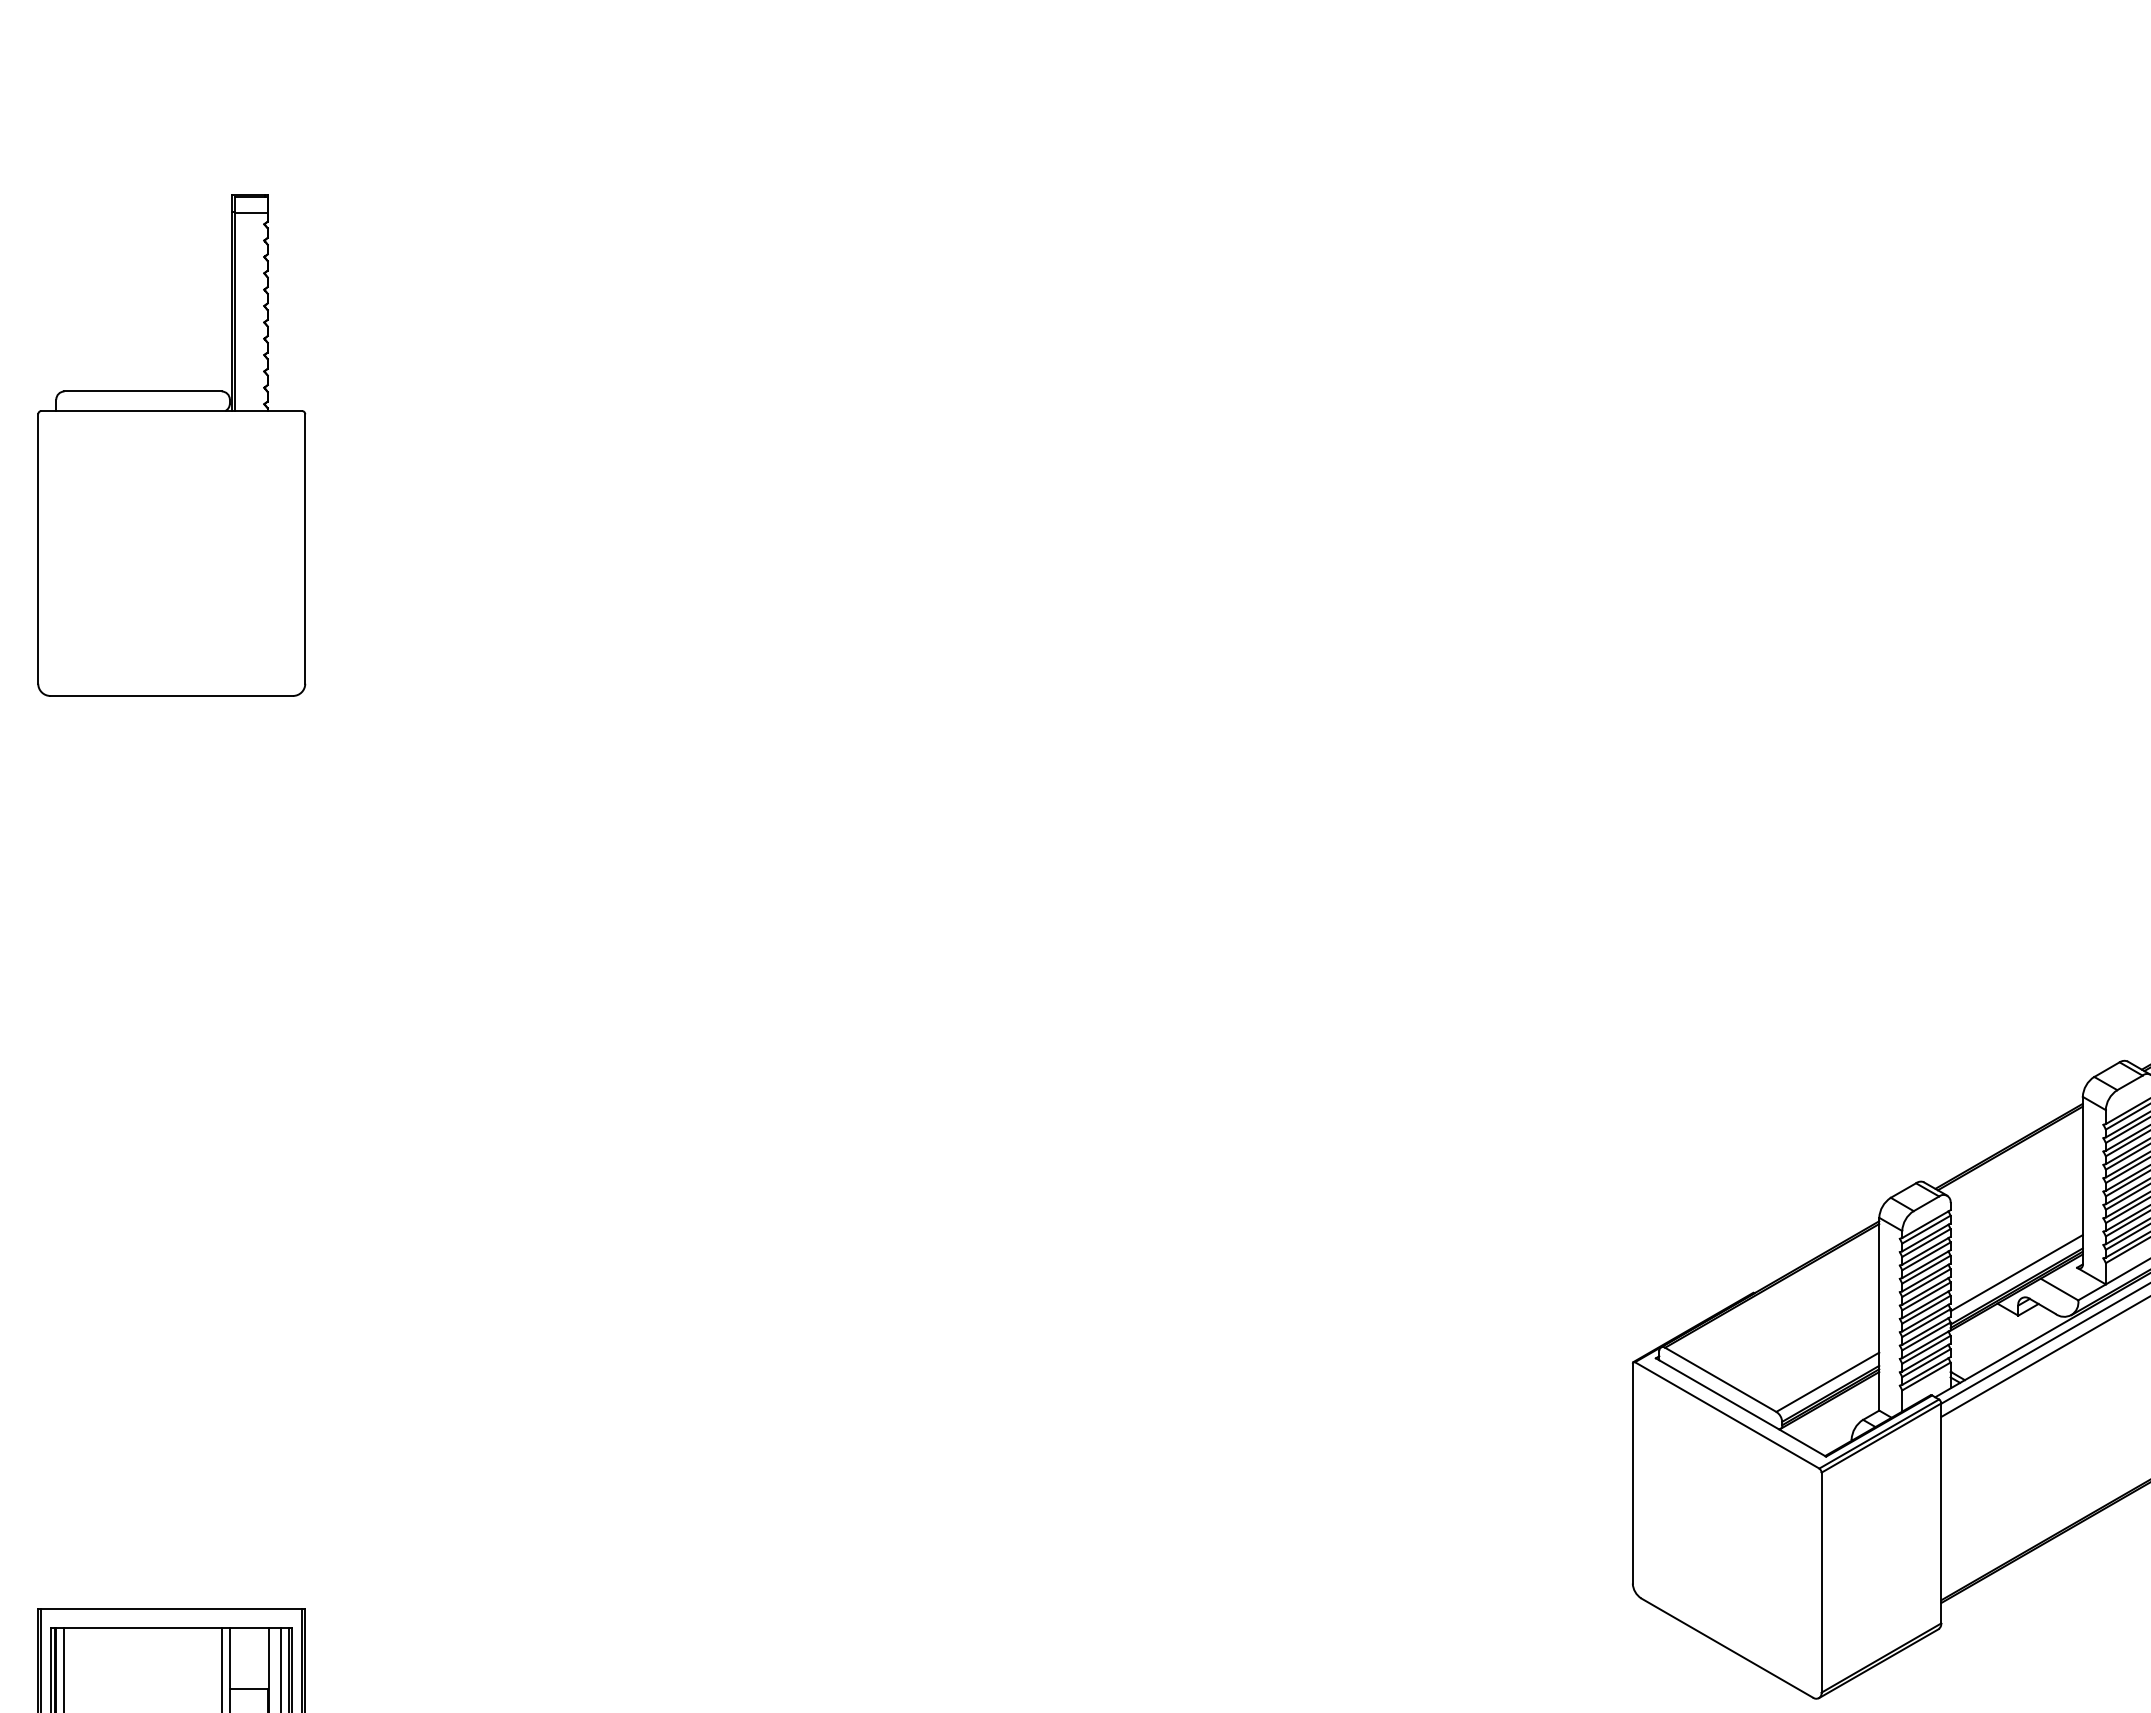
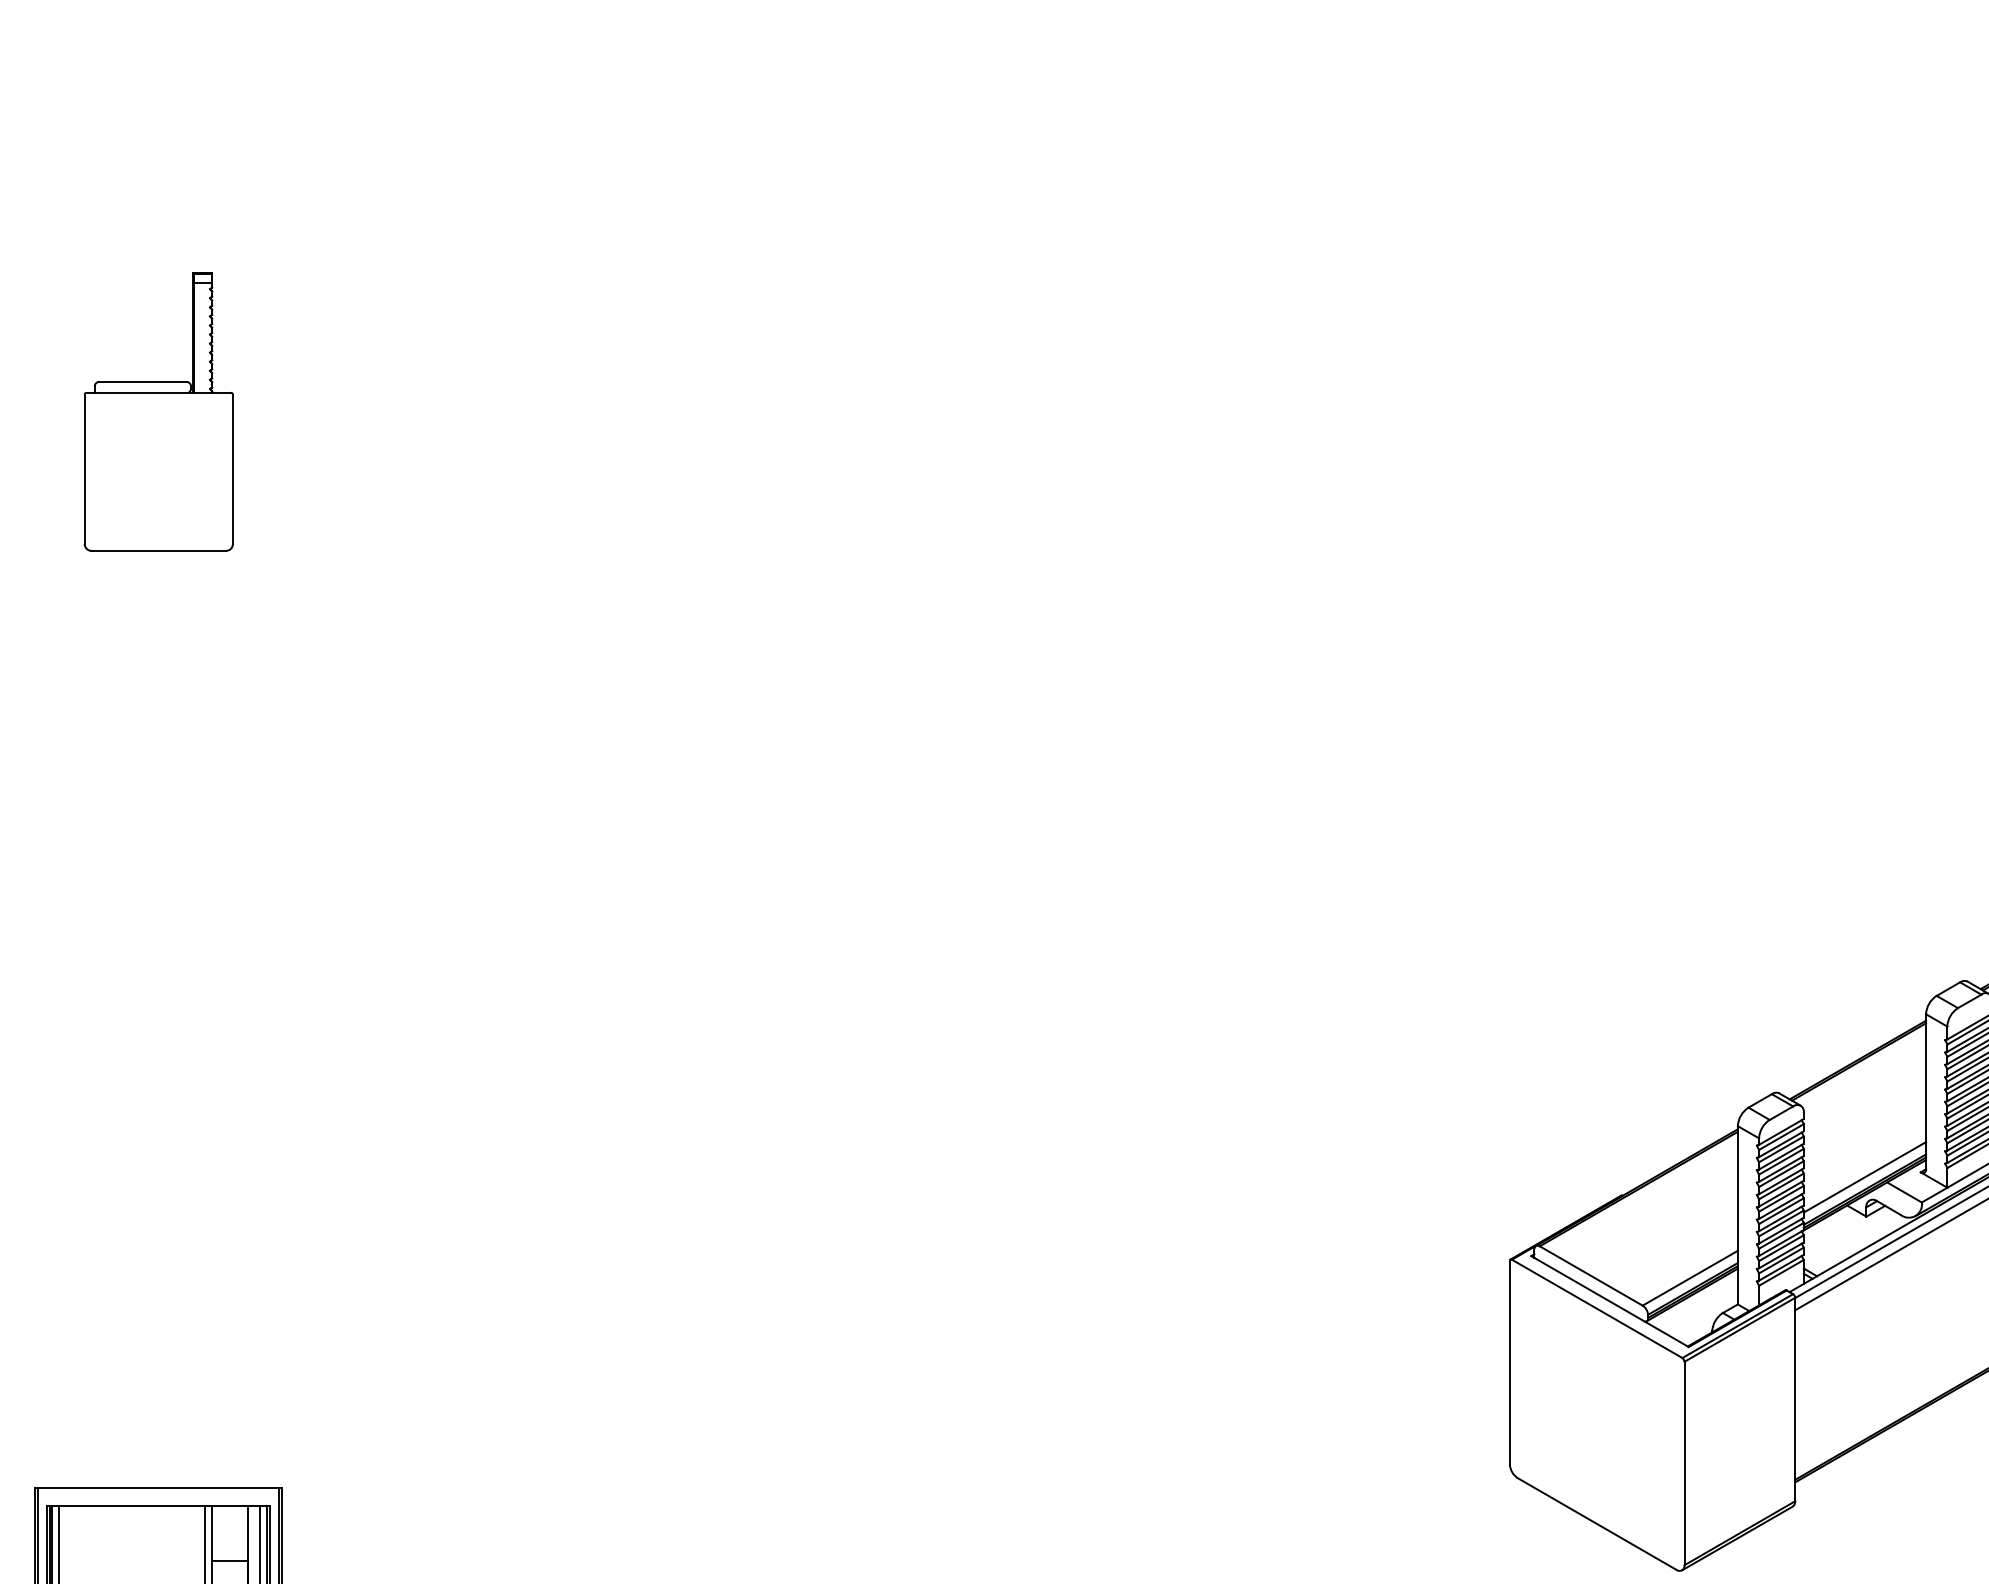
part: (171, 445) -> (158, 411), size x0.6

